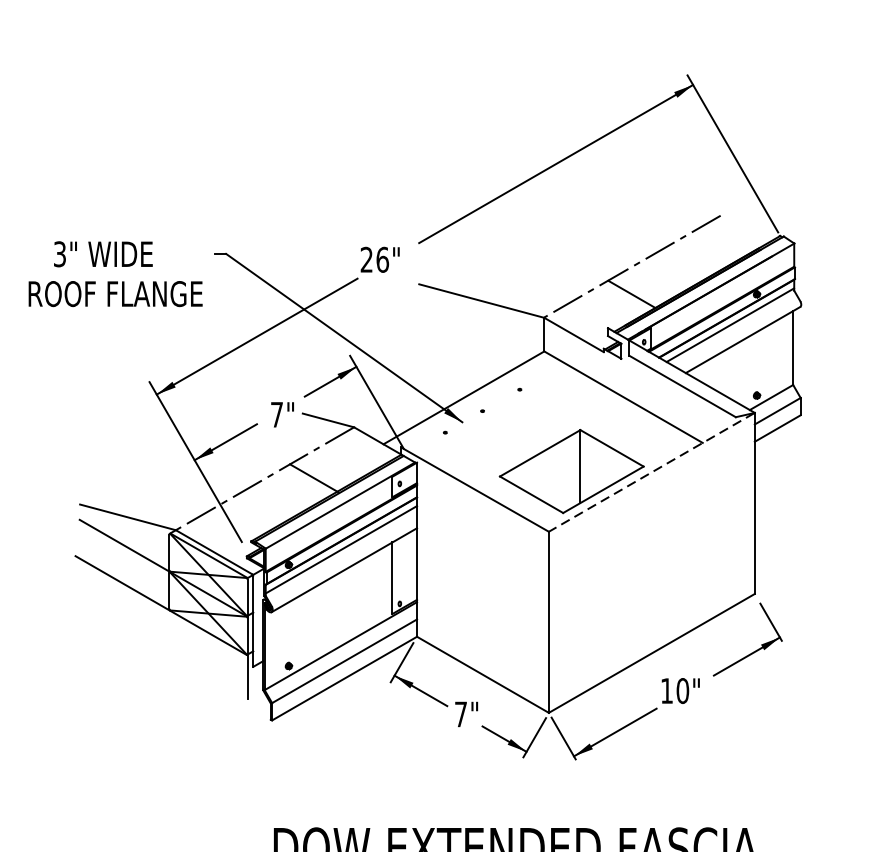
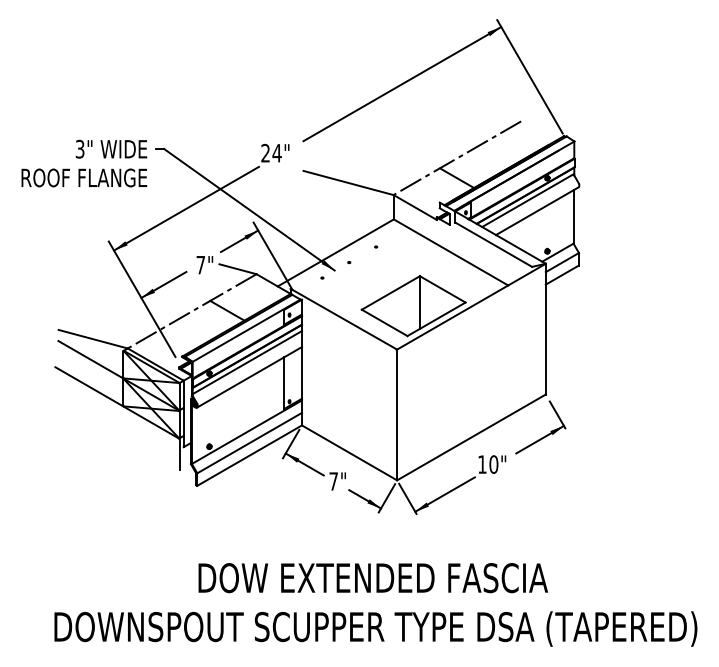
text: (103, 253) -> (111, 148), moved
text: (381, 258) -> (276, 152), 26" -> 24"
line: (651, 472) -> (471, 306), dashed -> solid

